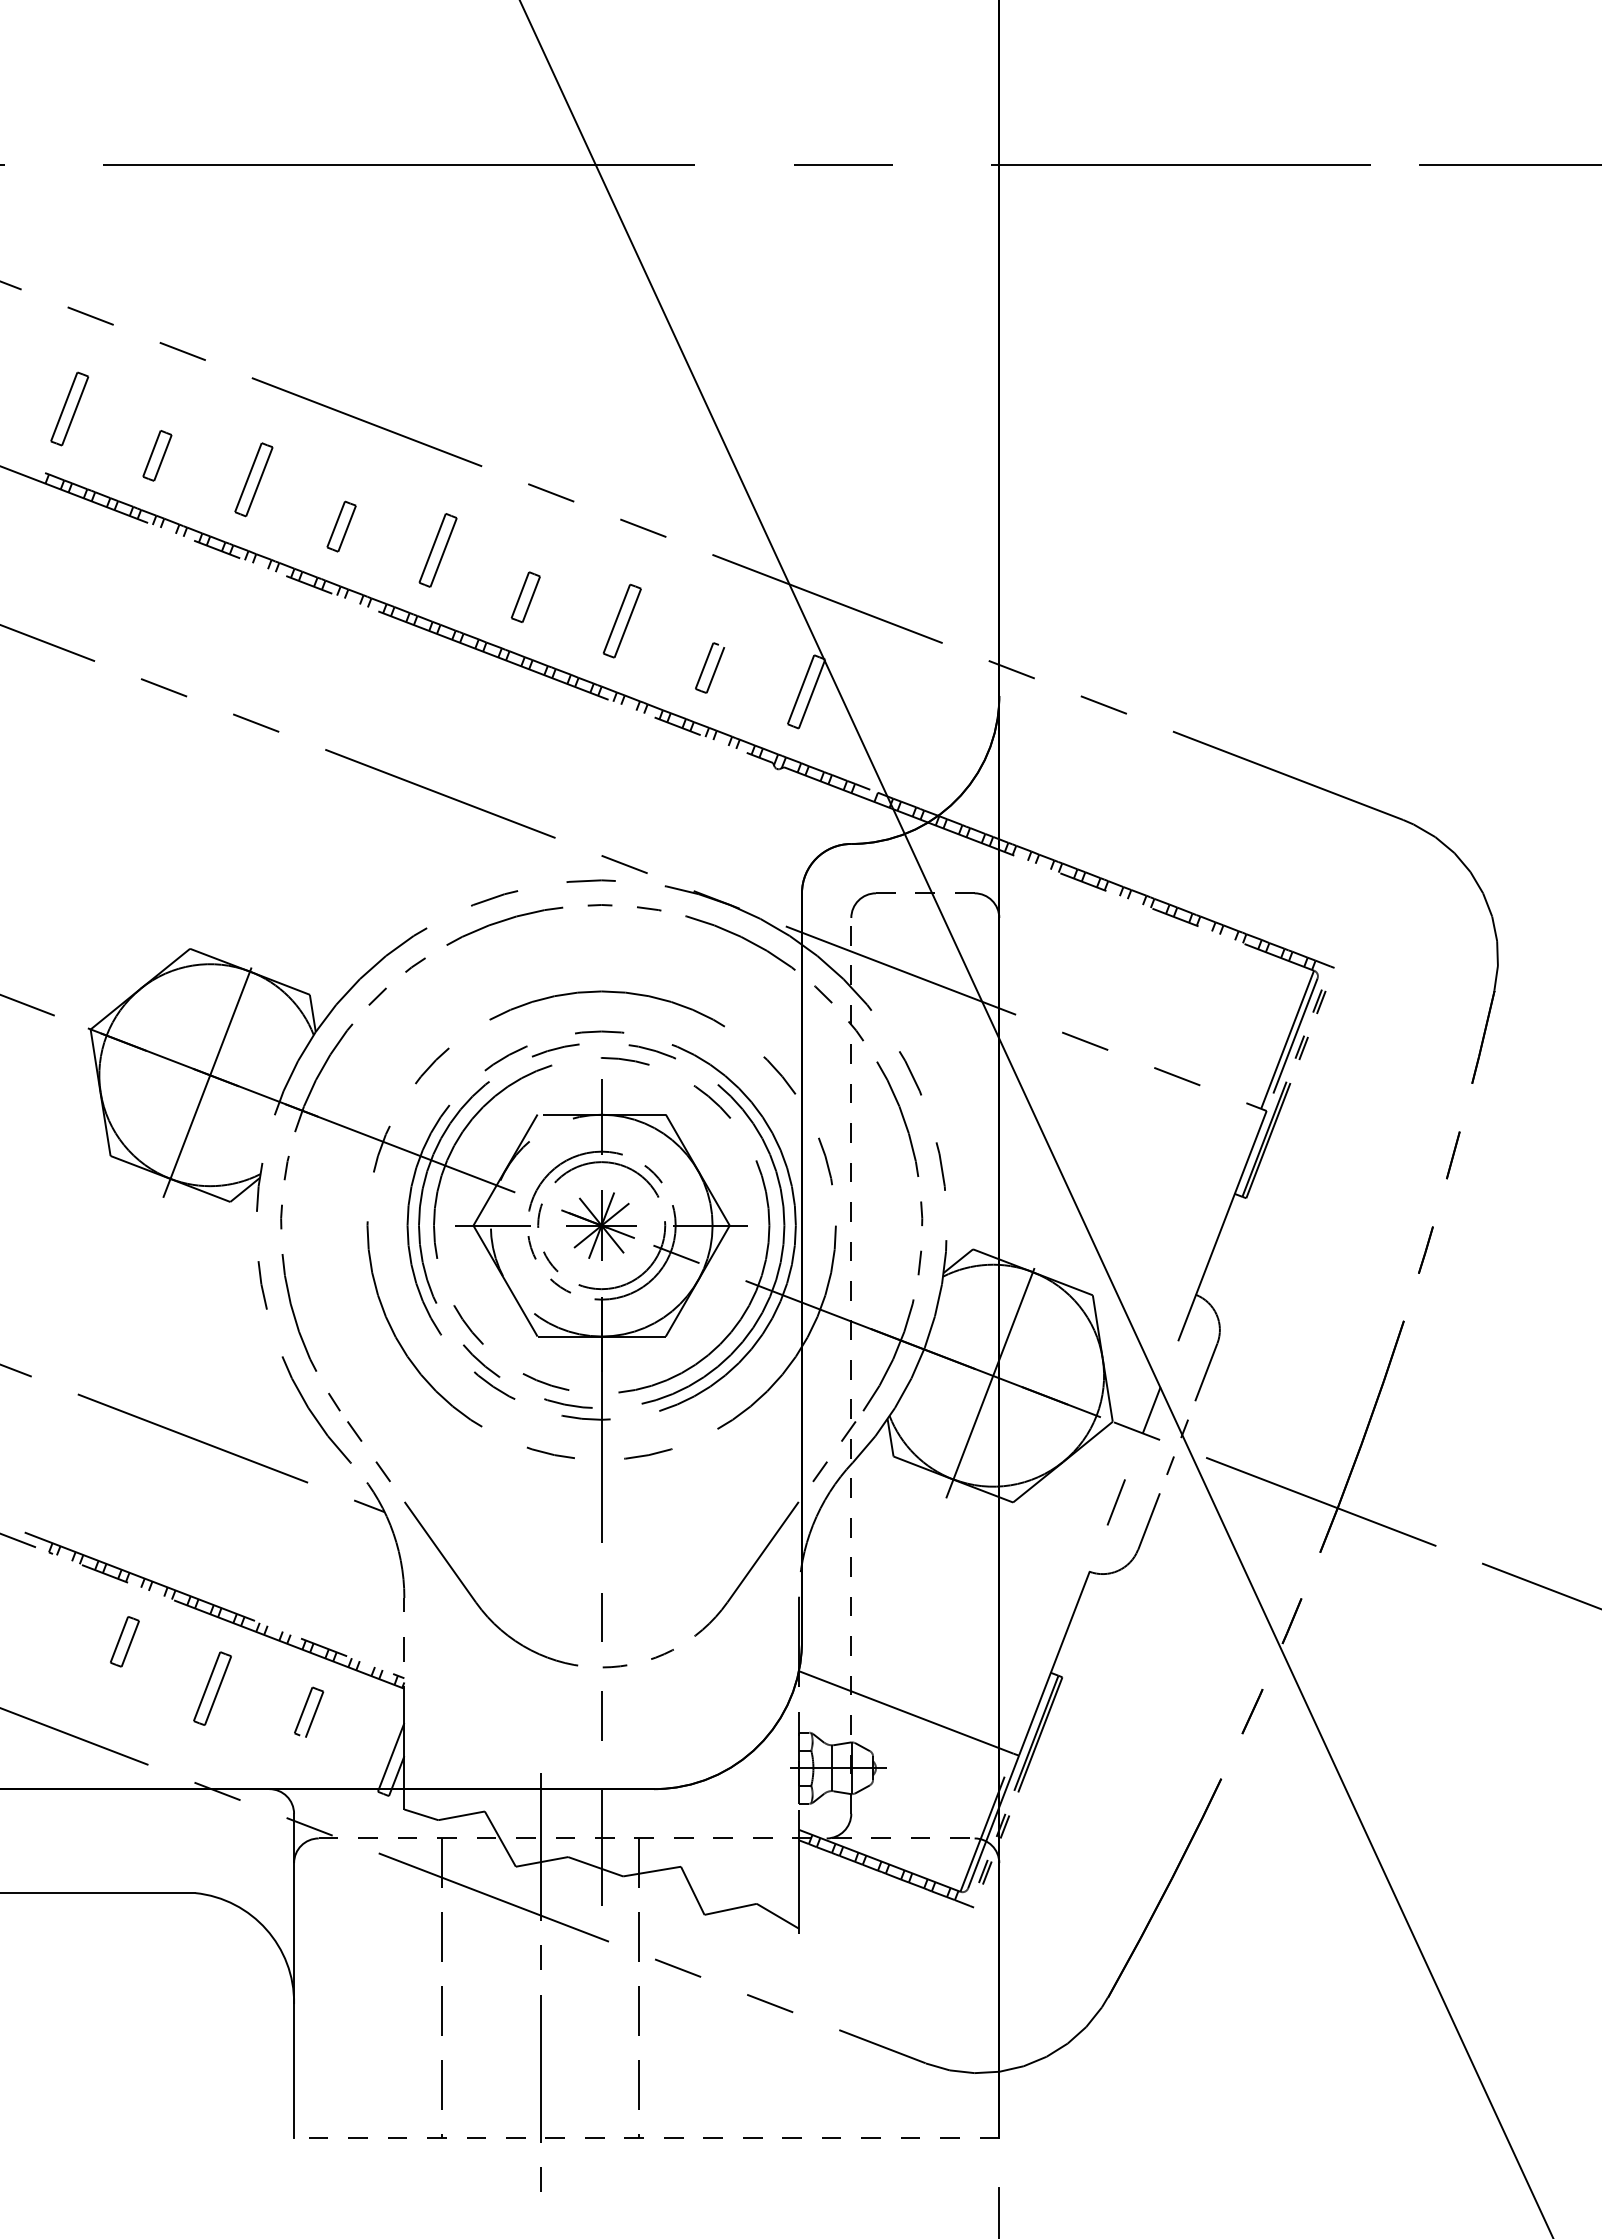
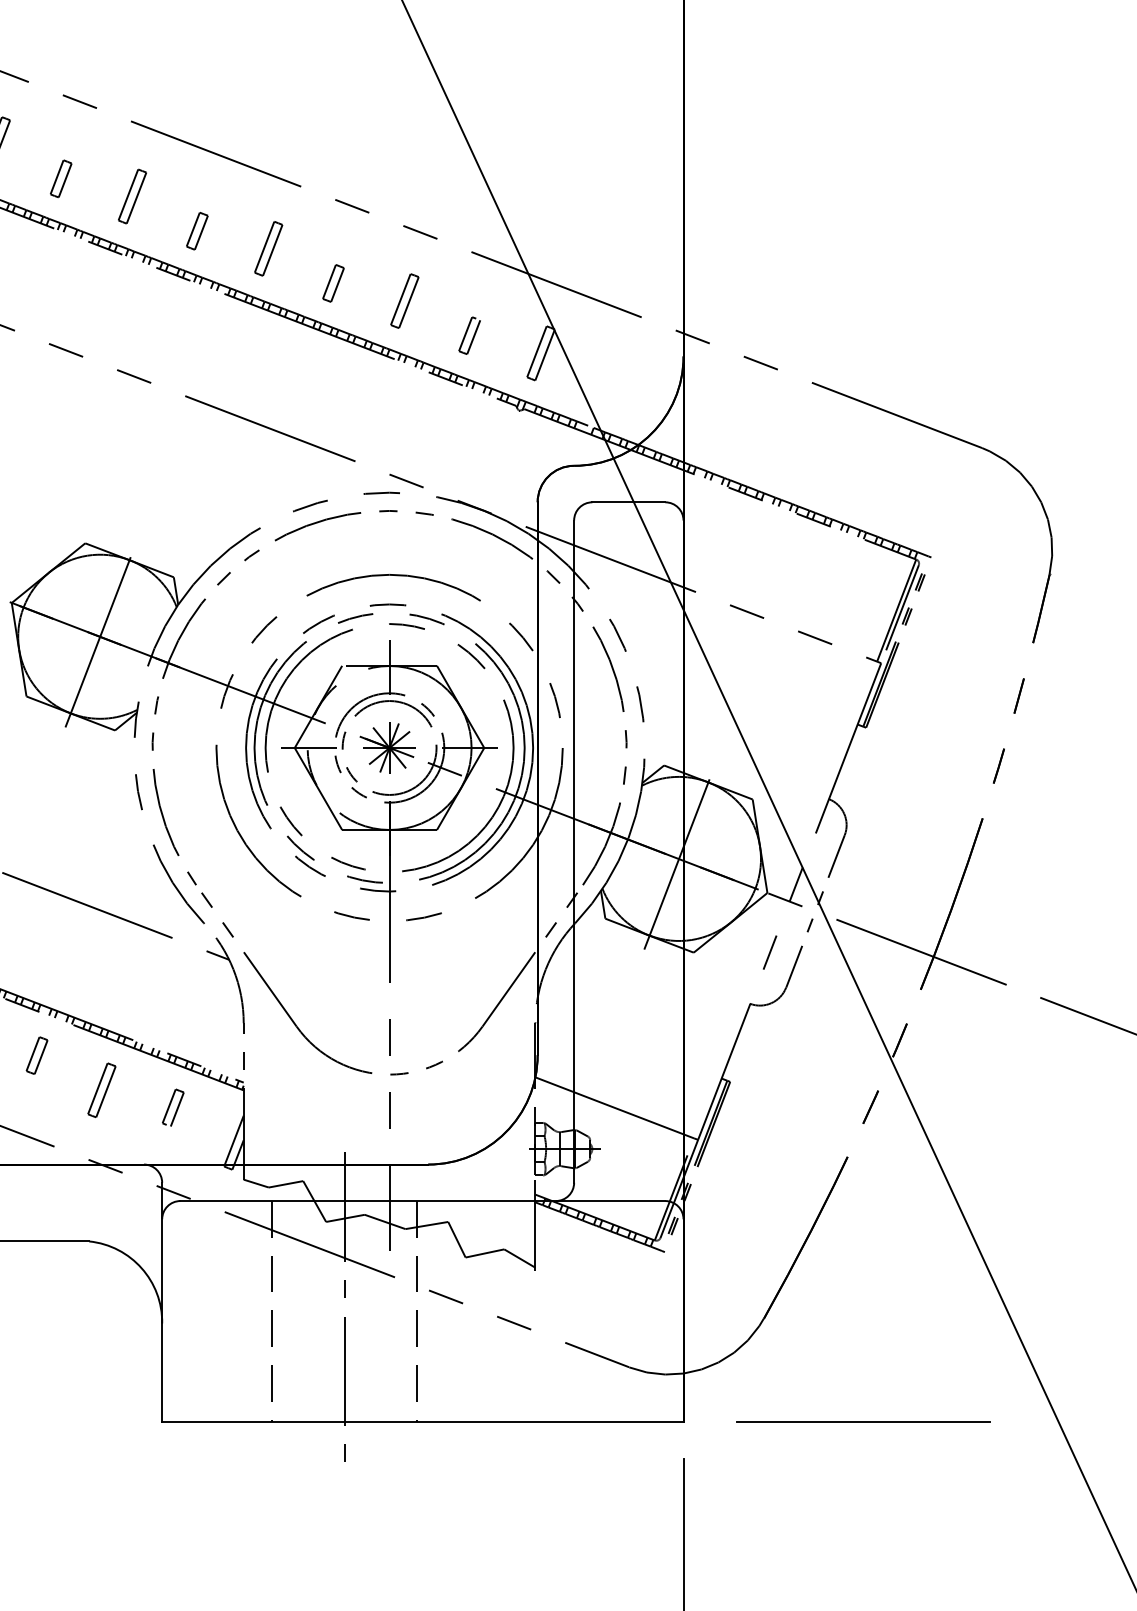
line: (925, 893) -> (628, 502), dashed -> solid
line: (851, 1365) -> (574, 851), dashed -> solid
line: (646, 1838) -> (422, 1201), dashed -> solid
line: (646, 2137) -> (422, 1422), dashed -> solid
line: (1242, 2137) -> (863, 1422), added

